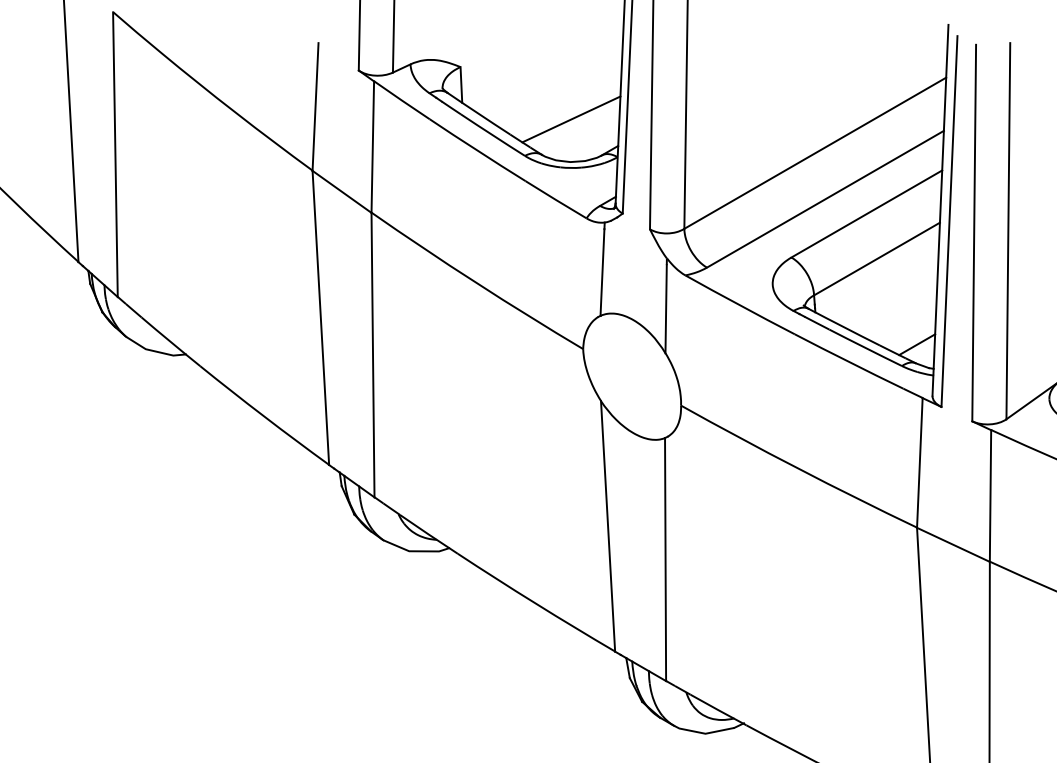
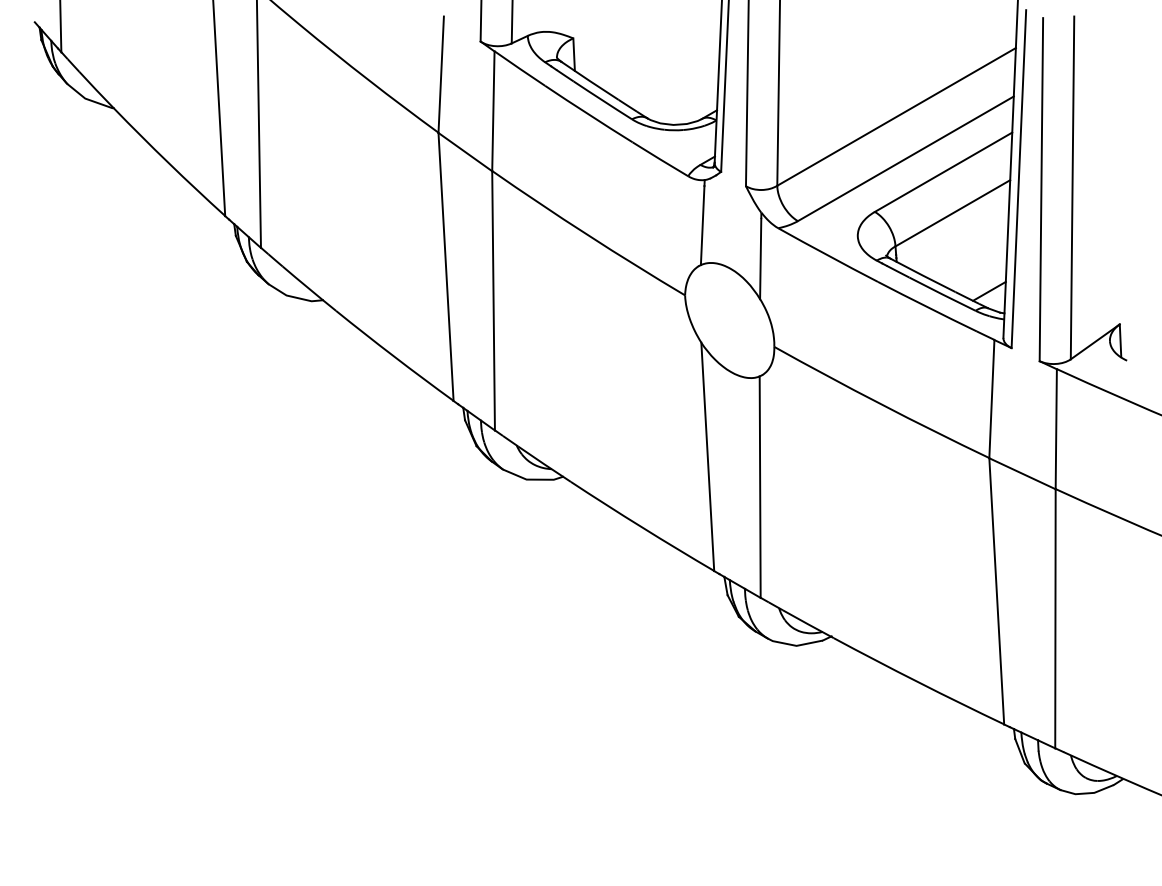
line: (571, 118) -> (674, 85), removed

